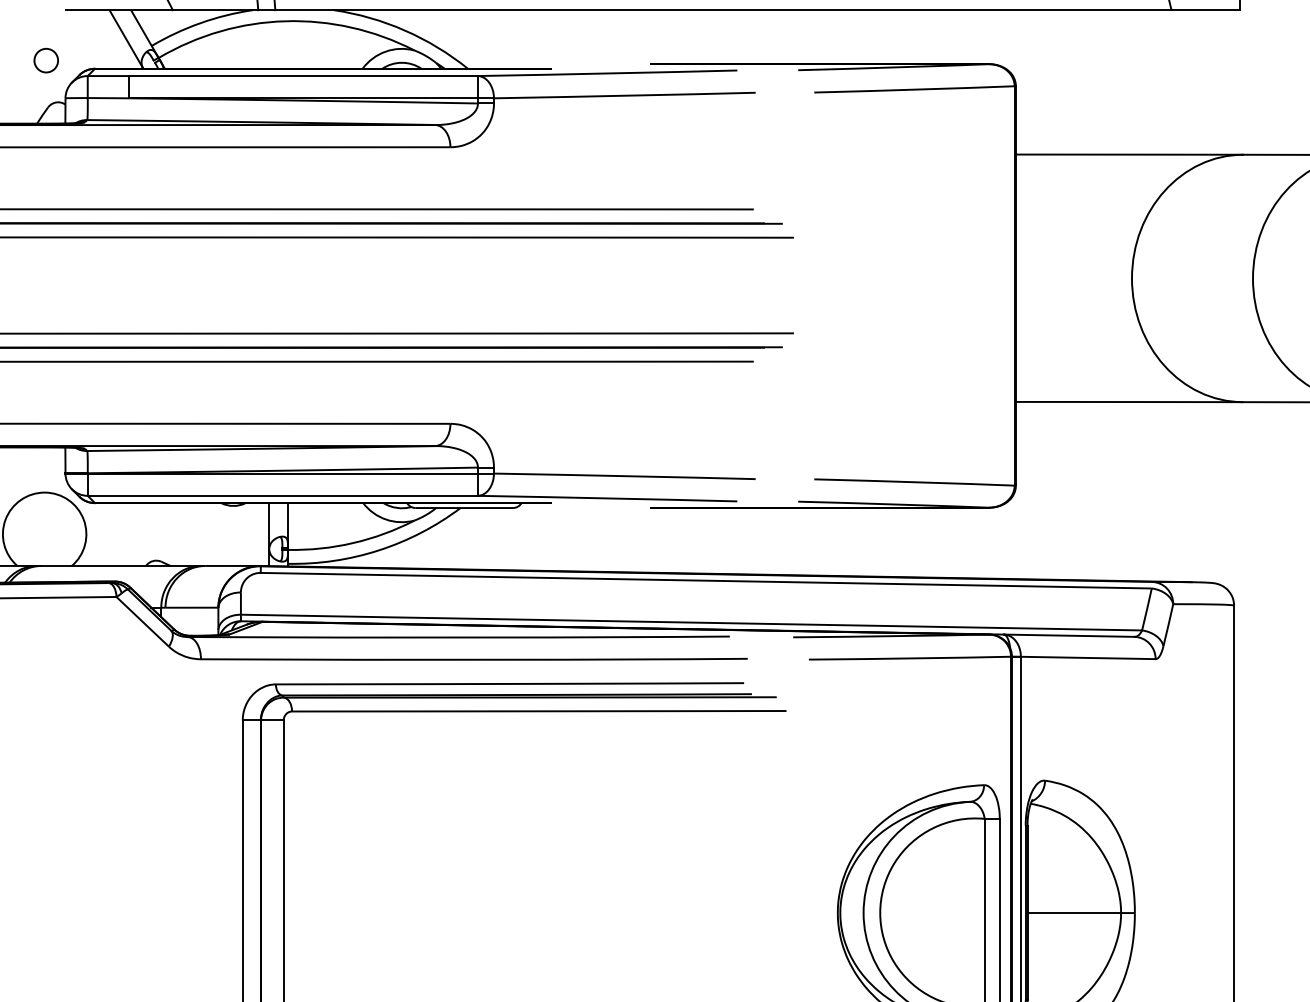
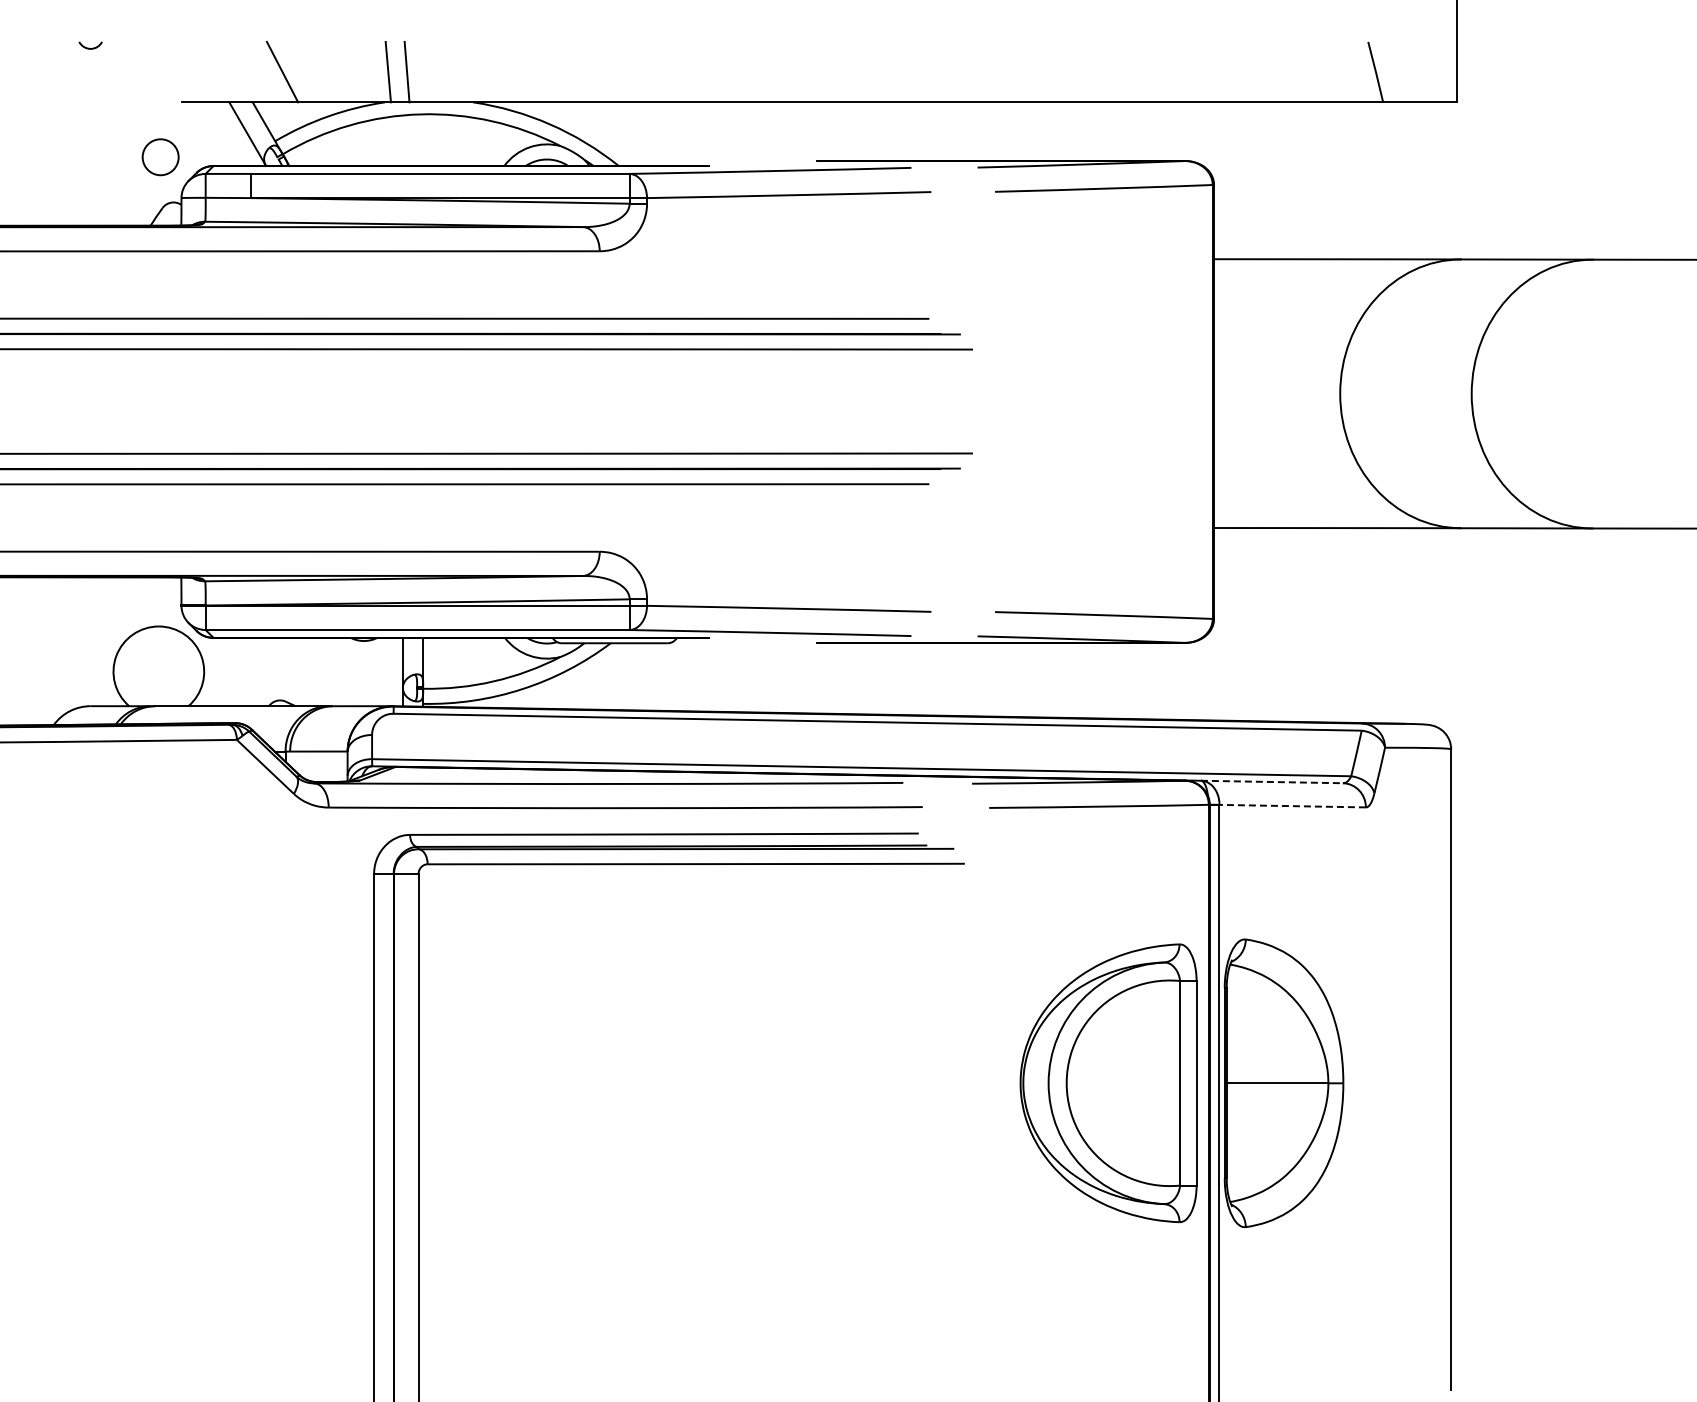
circle: (46, 60) -> (160, 156), size x1.4
line: (1069, 636) -> (1272, 782), solid -> dashed
line: (1088, 658) -> (1292, 806), solid -> dashed

